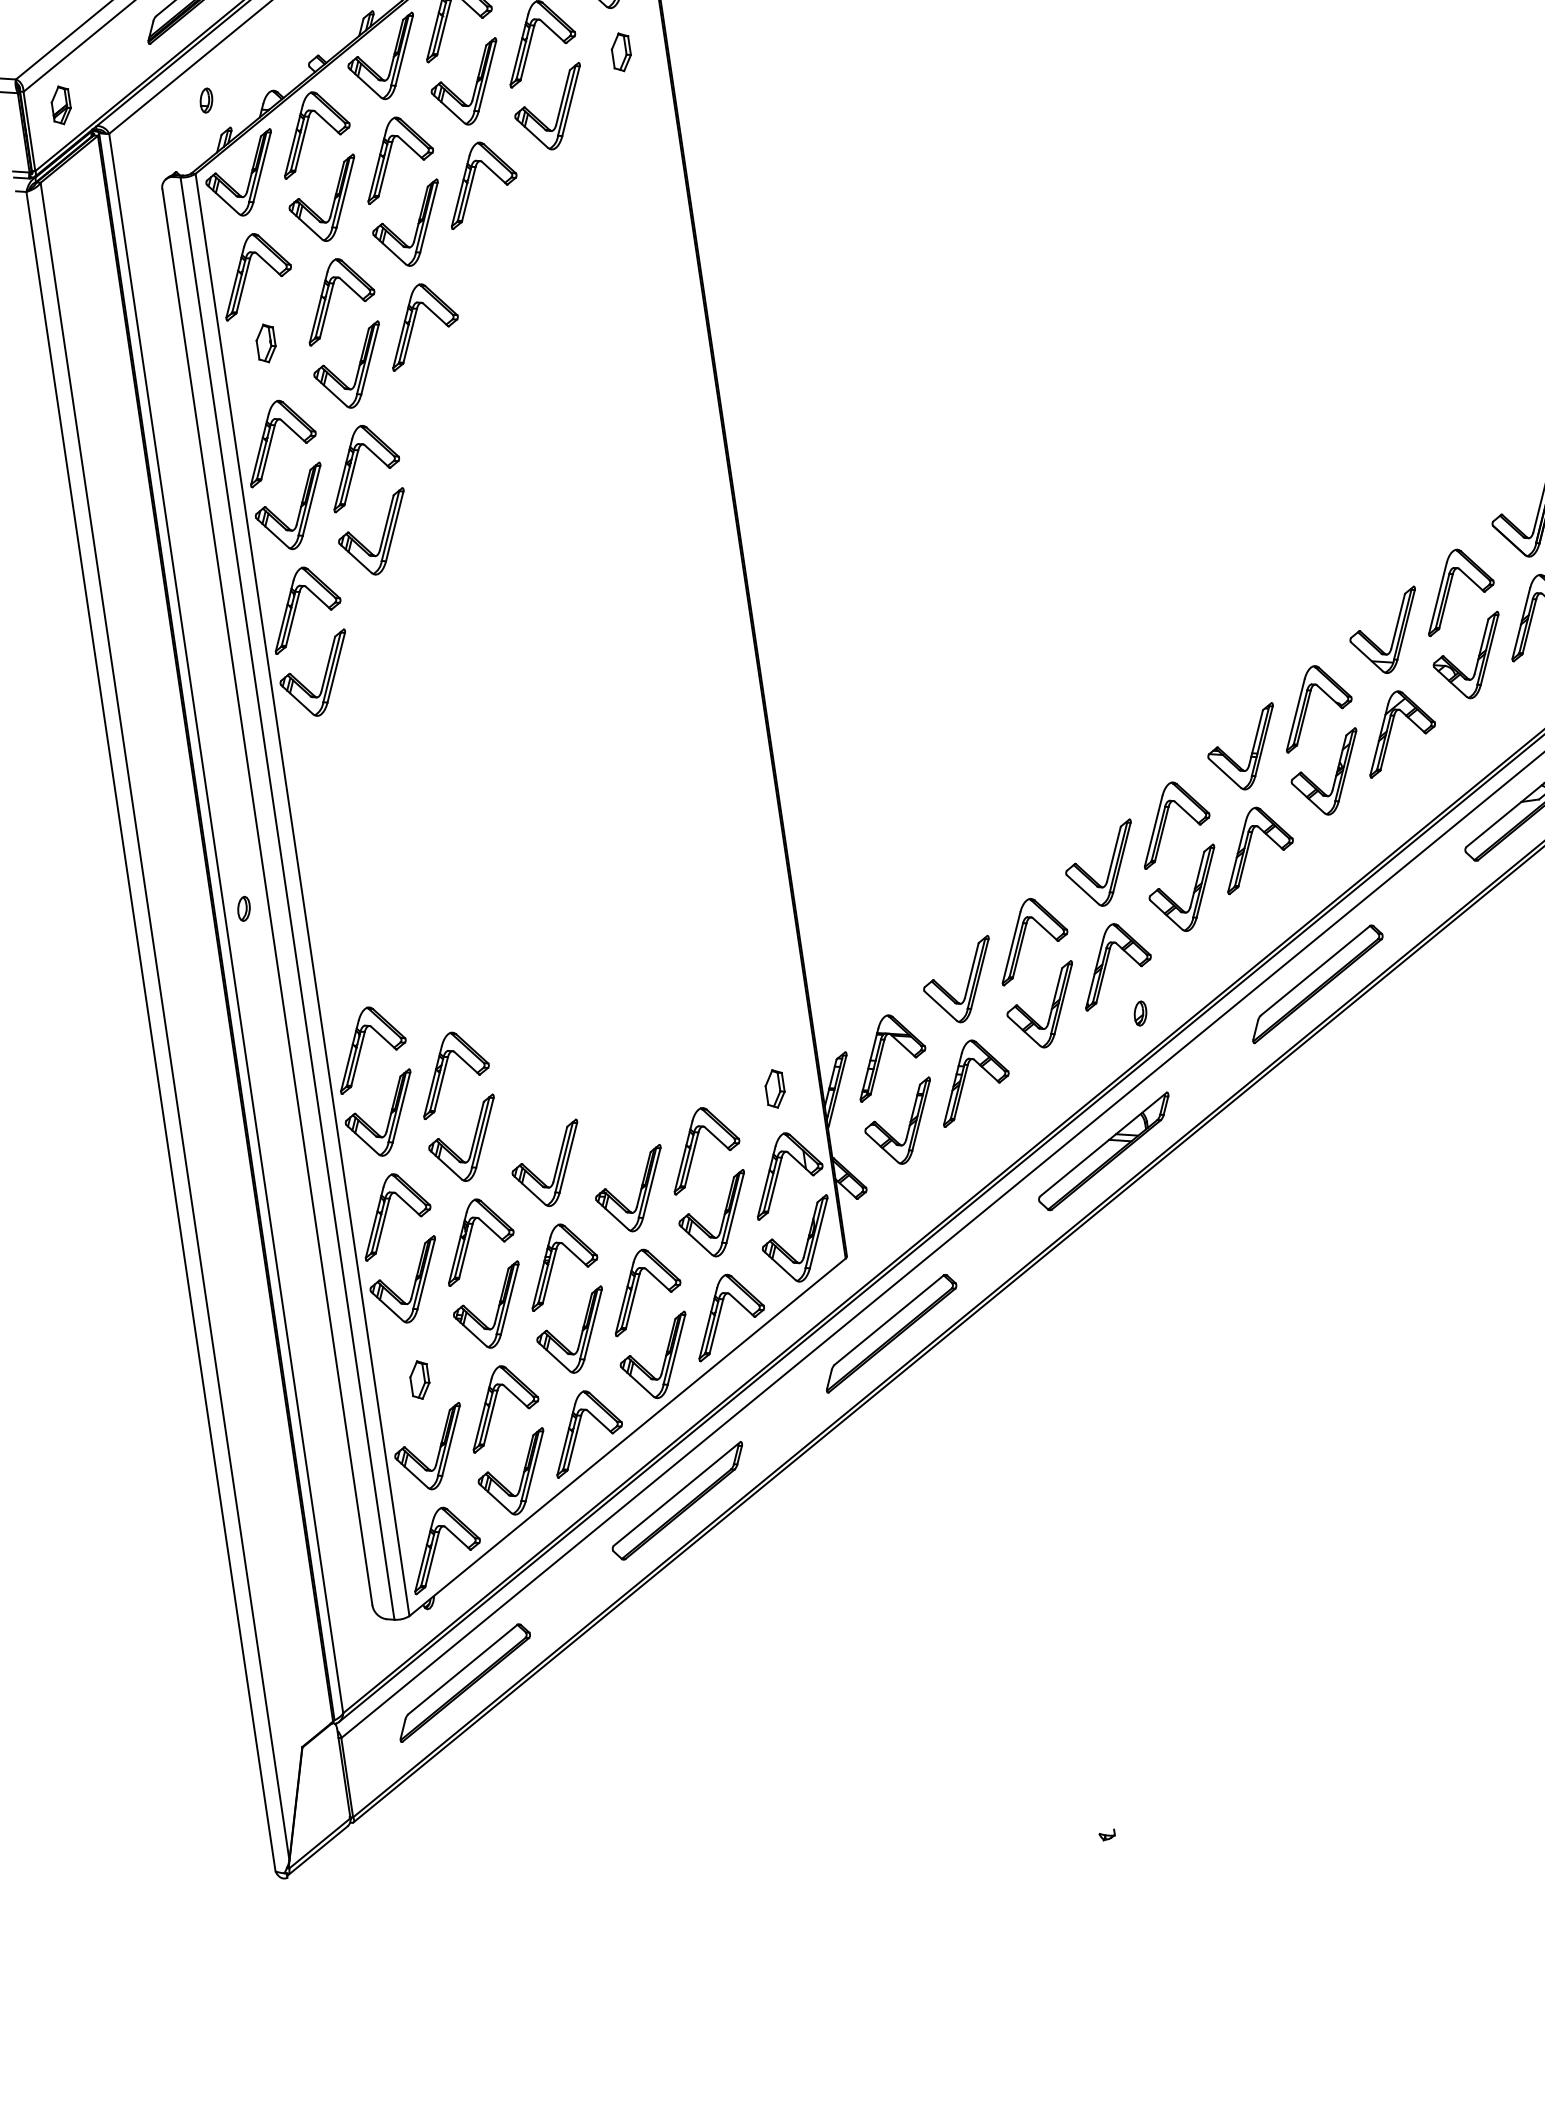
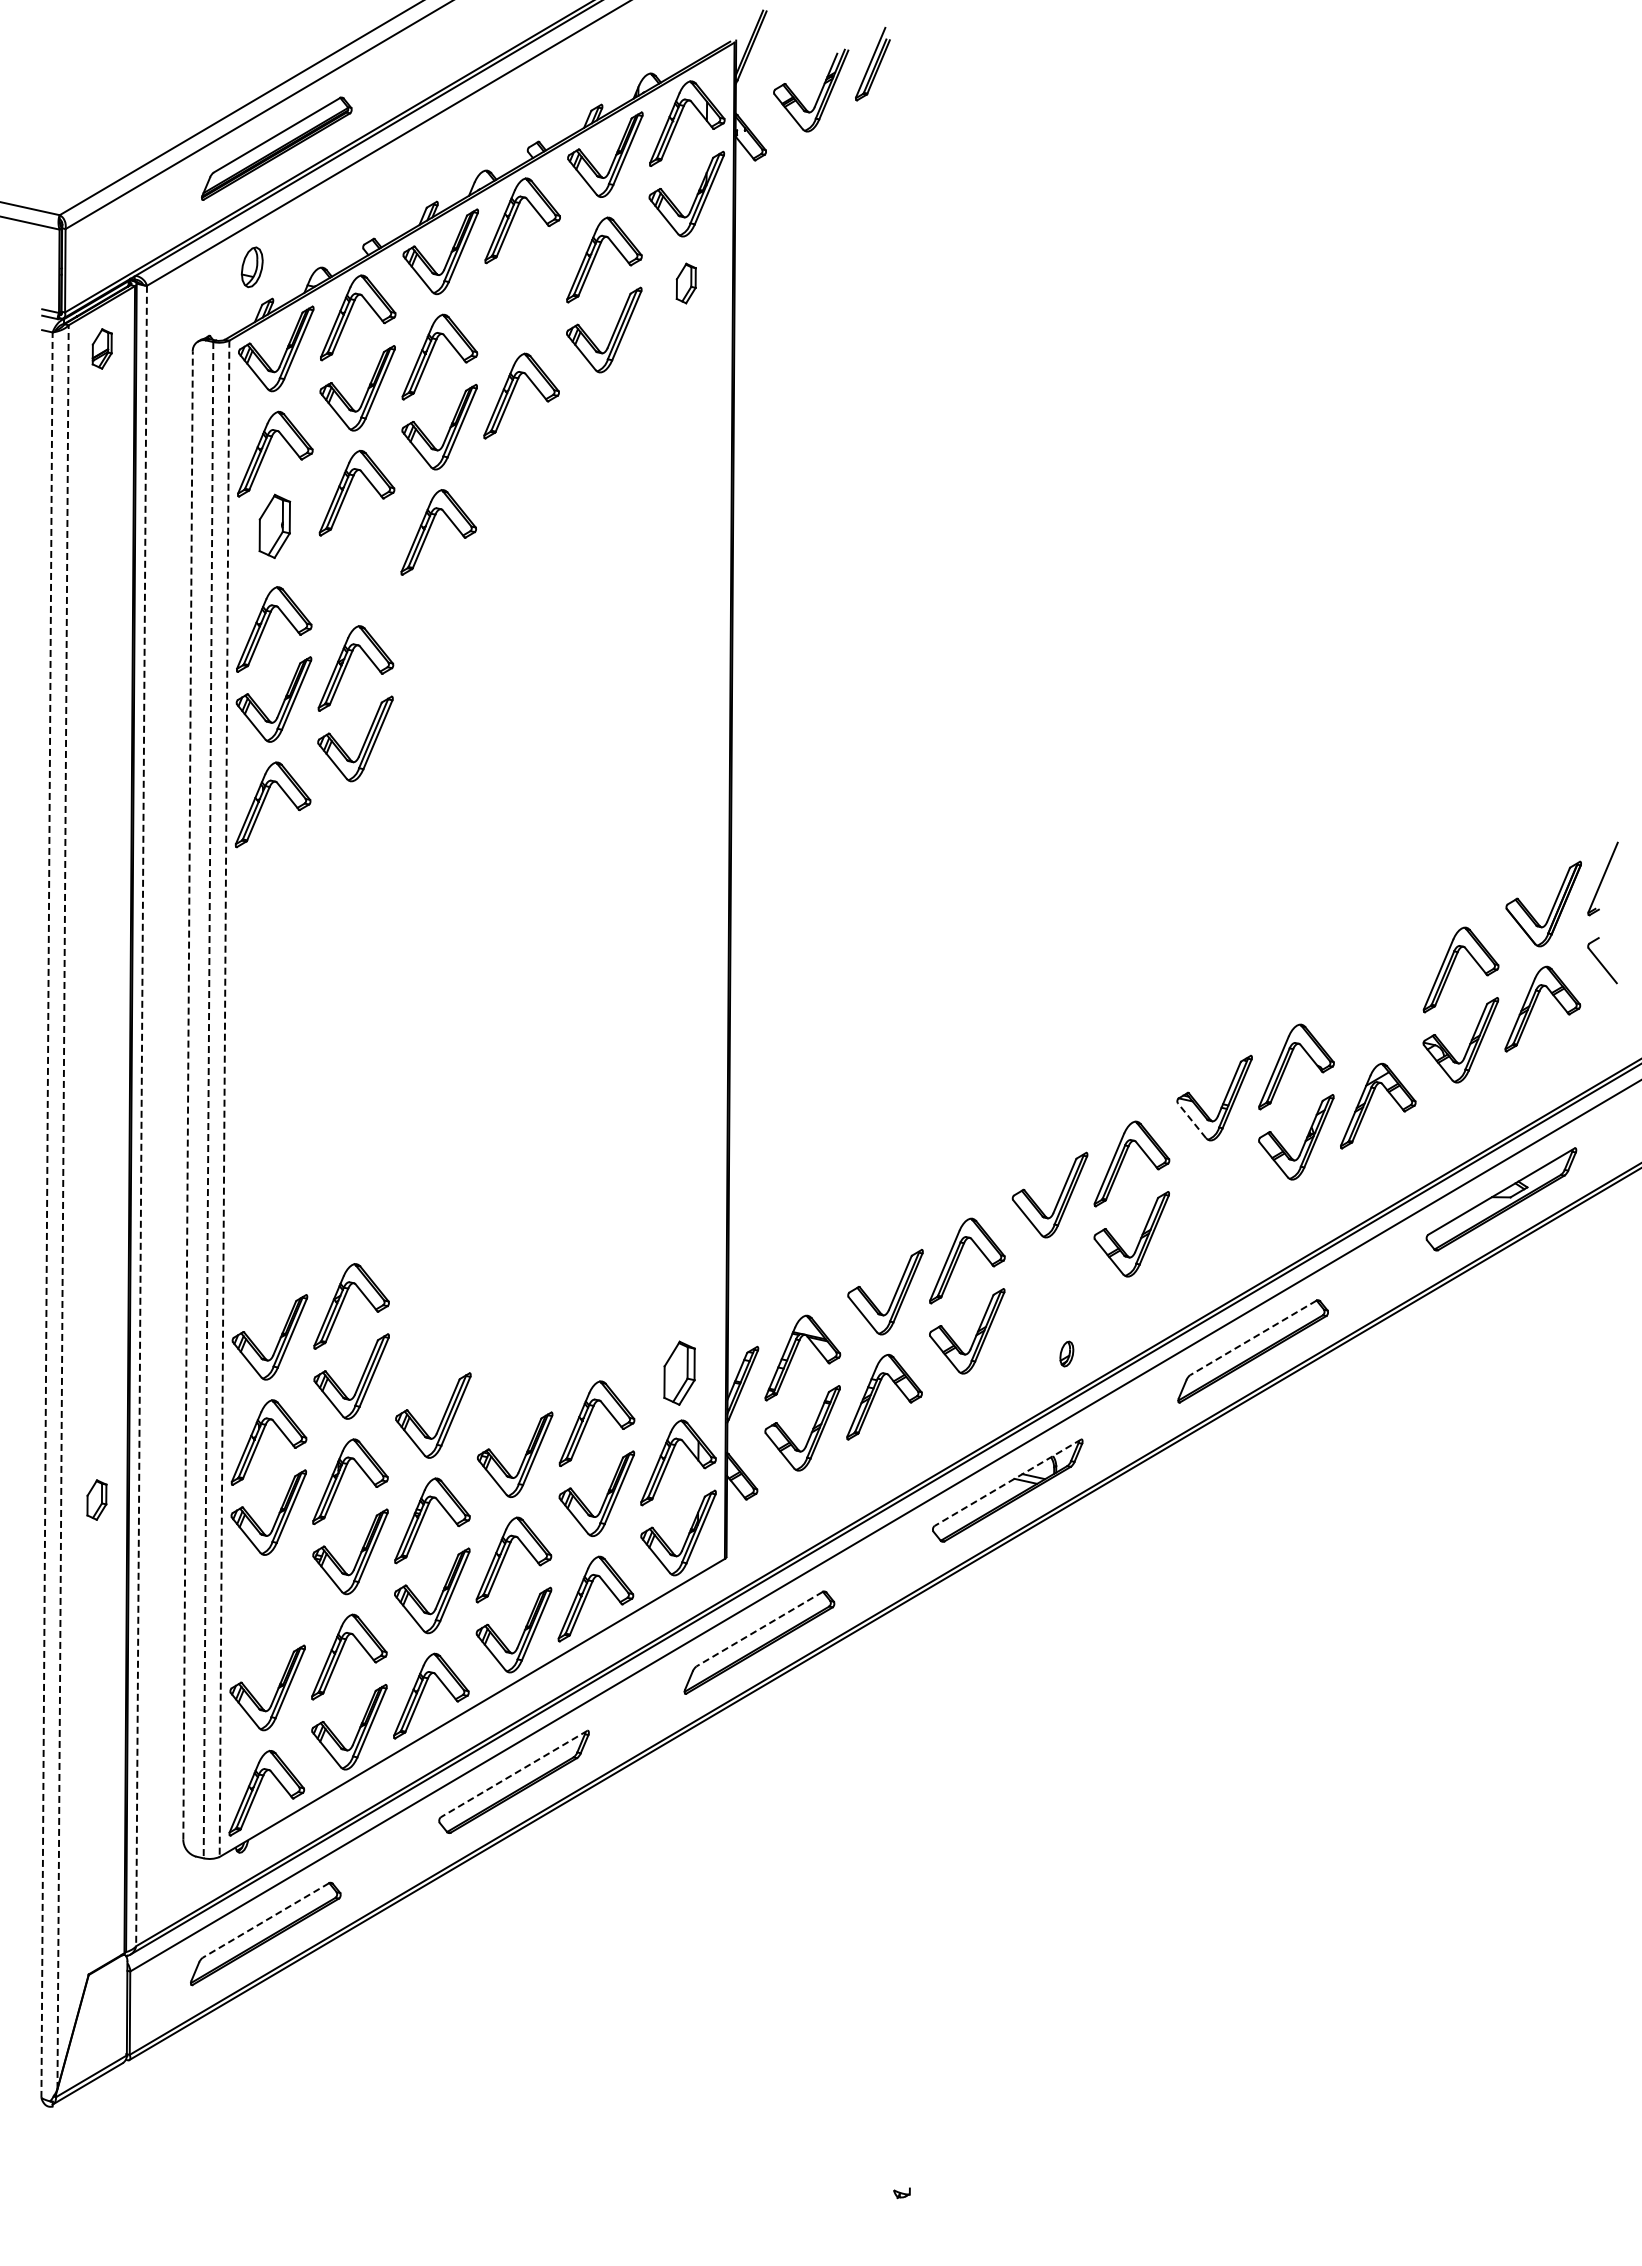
part: (474, 85) -> (530, 294), removed
part: (205, 100) -> (251, 266), size x1.6
part: (60, 105) -> (101, 348), moved
part: (265, 342) -> (274, 525), size x1.6
part: (358, 367) -> (365, 565), removed
part: (1393, 634) -> (1387, 1004), removed
part: (323, 678) -> (280, 879), removed
line: (1224, 773) -> (1191, 1120), solid -> dashed
part: (1249, 846) -> (1205, 1199), removed
line: (302, 895) -> (224, 1099), solid -> dashed
line: (267, 897) -> (188, 1095), solid -> dashed
line: (287, 898) -> (208, 1100), solid -> dashed
part: (243, 908) -> (161, 1103), removed
line: (226, 923) -> (141, 1116), solid -> dashed
part: (1107, 963) -> (1040, 1297), removed
line: (1314, 971) -> (1252, 1338), solid -> dashed
line: (165, 1021) -> (63, 1207), solid -> dashed
line: (151, 1031) -> (47, 1215), solid -> dashed
part: (362, 1044) -> (262, 1262), removed
part: (774, 1089) -> (678, 1373), size x1.6
line: (1103, 1145) -> (1007, 1483), solid -> dashed
line: (888, 1320) -> (759, 1629), solid -> dashed
part: (419, 1379) -> (96, 1499), moved
line: (676, 1494) -> (513, 1774), solid -> dashed
line: (462, 1669) -> (265, 1920), solid -> dashed

